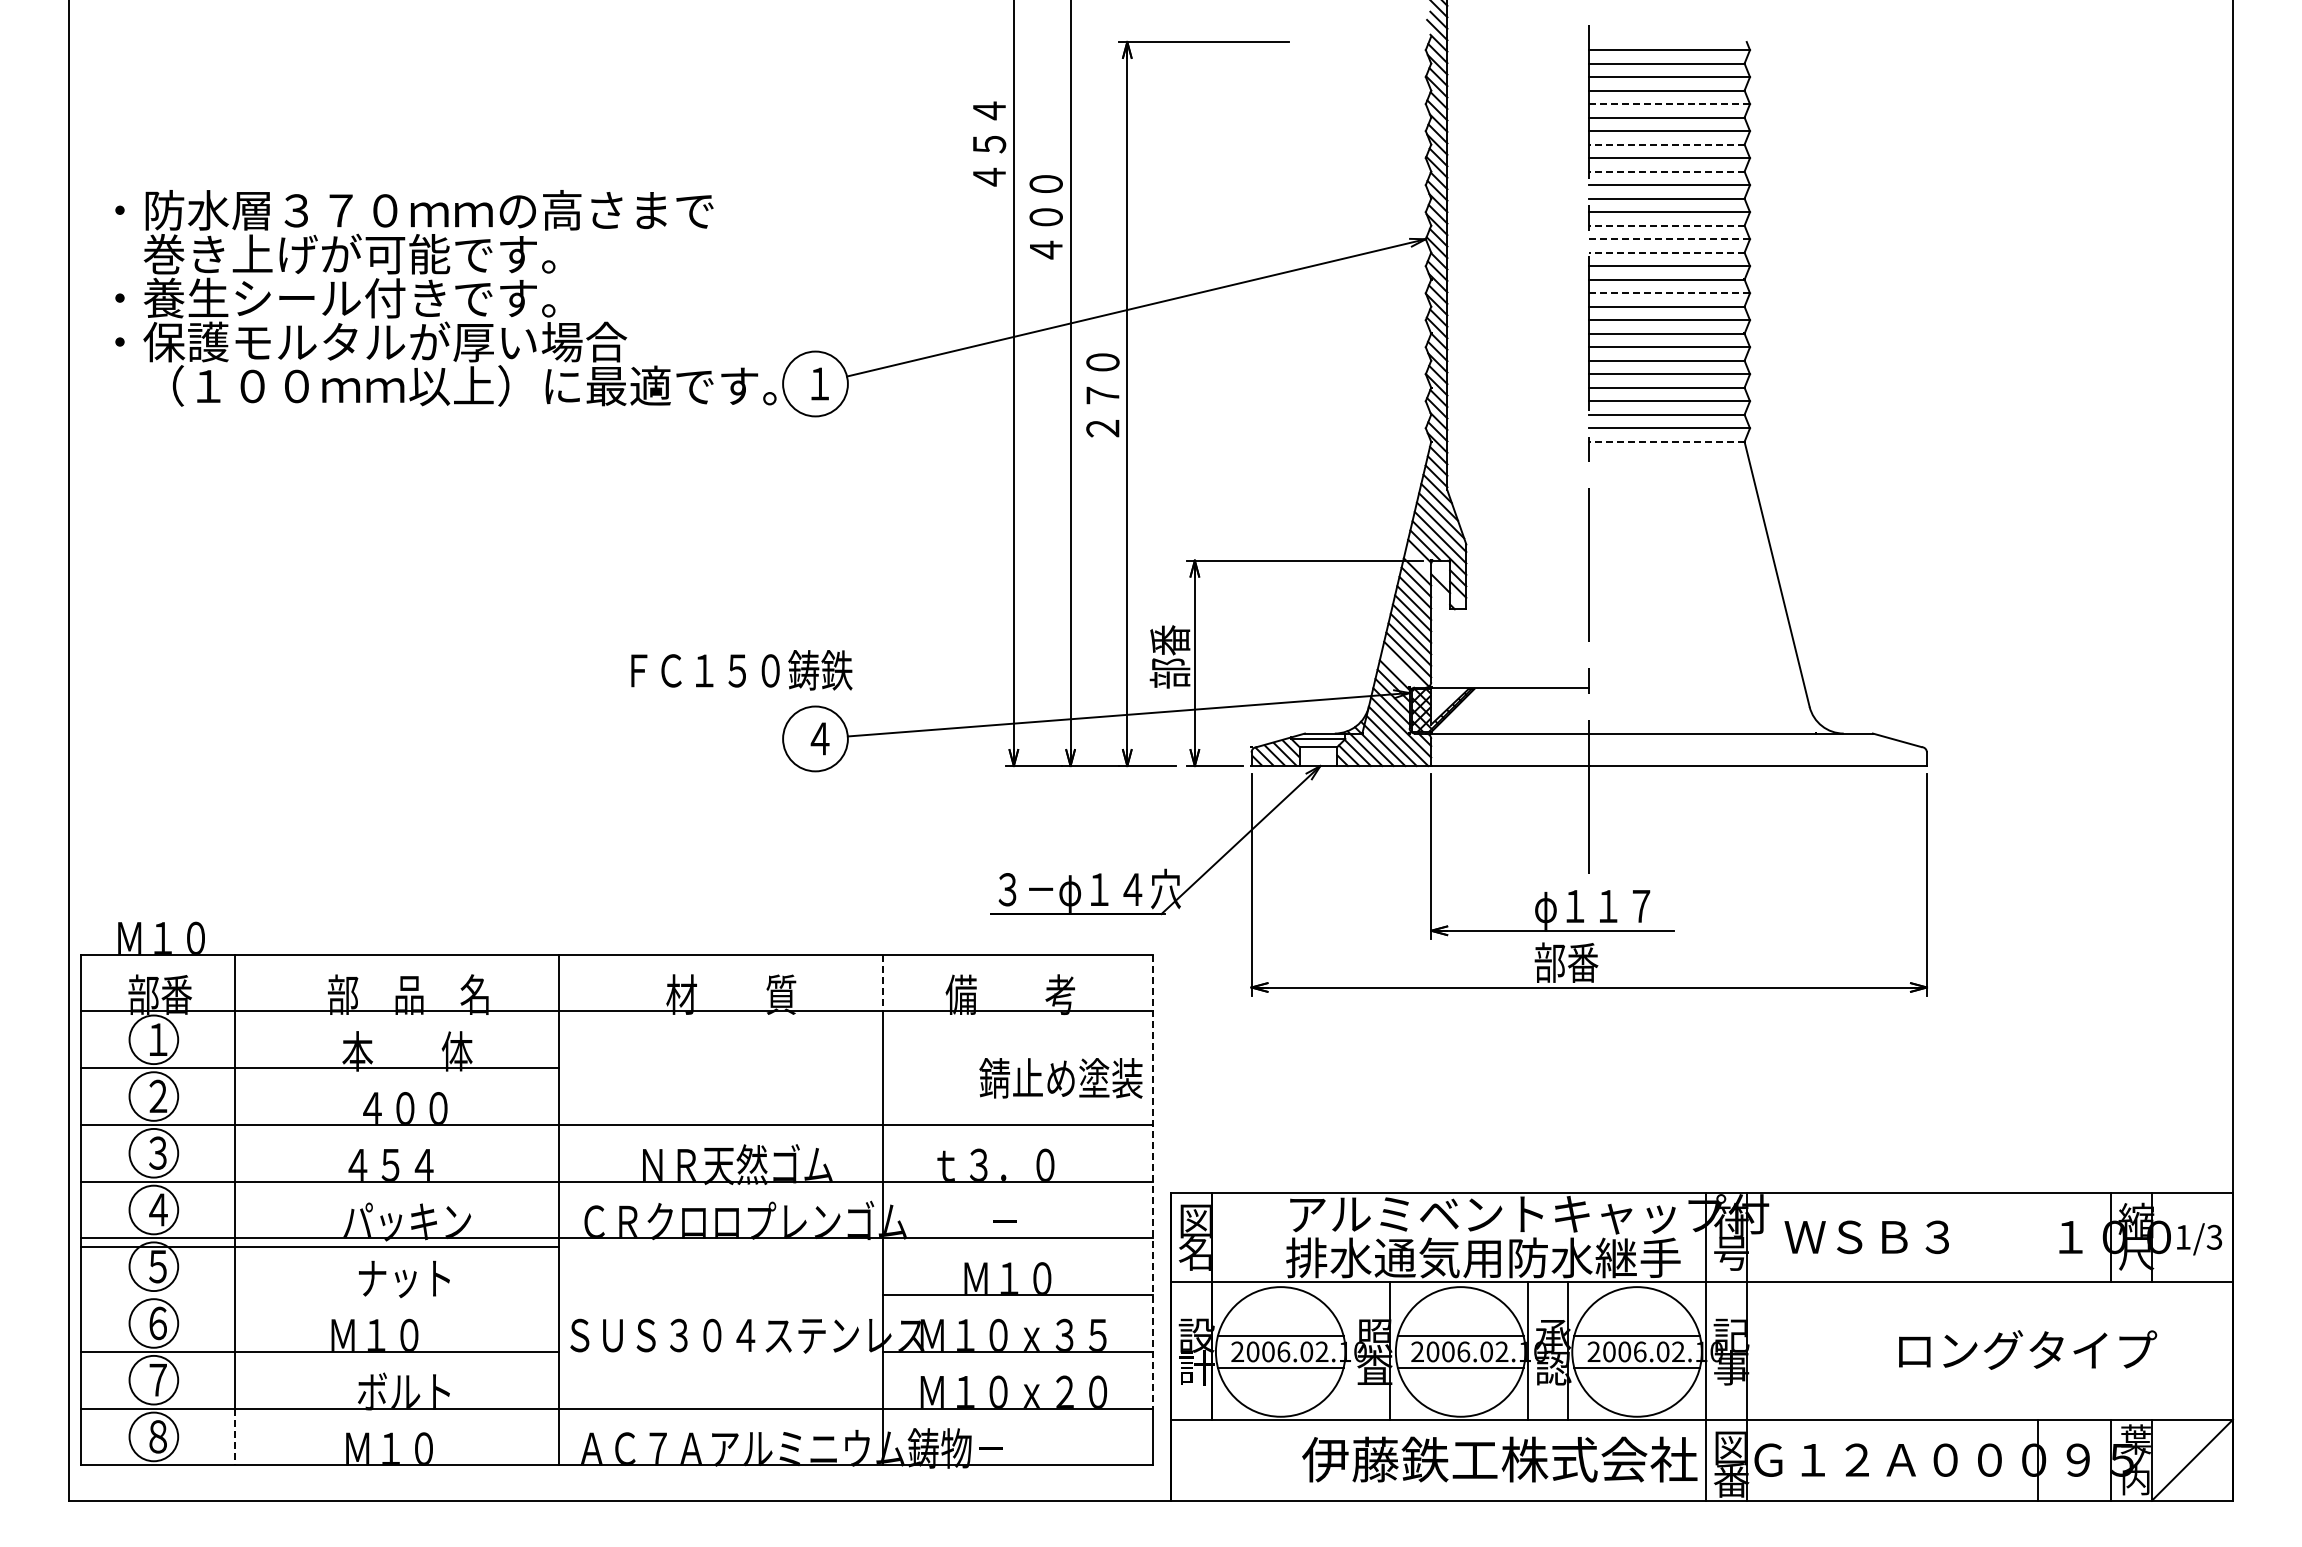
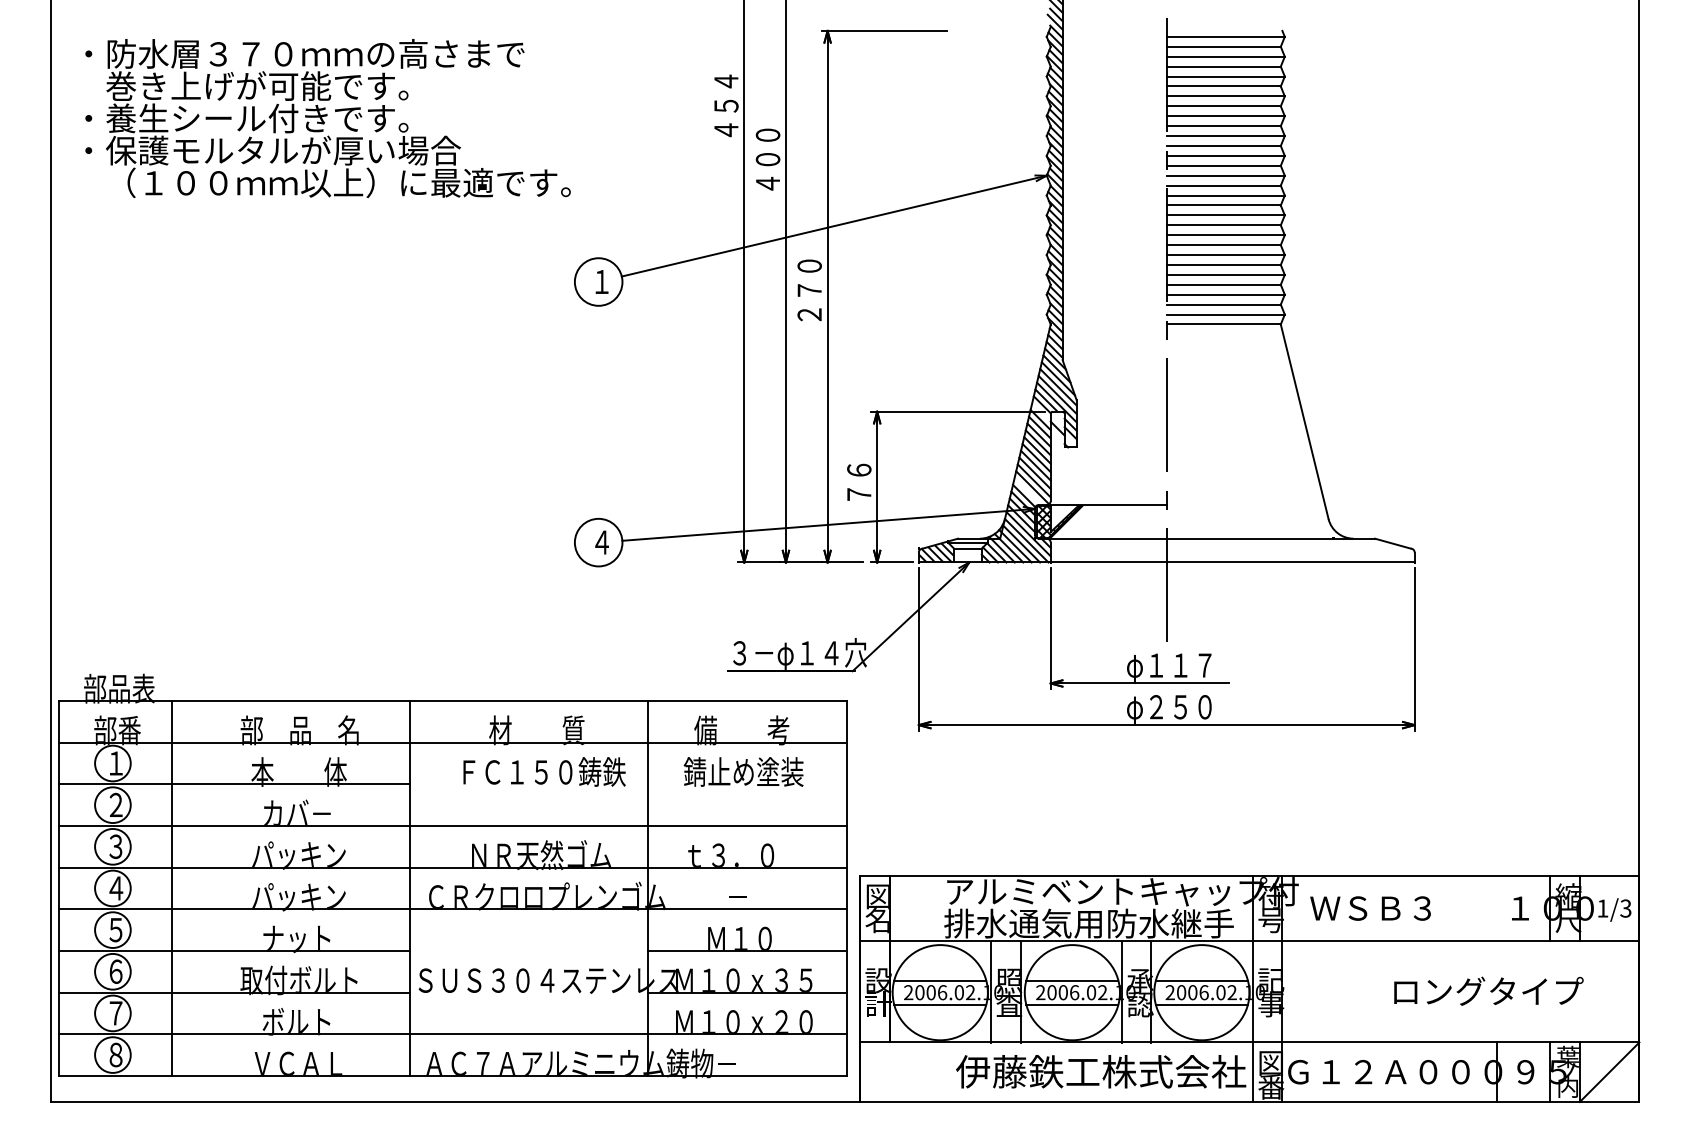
line: (1670, 104) -> (1226, 76), dashed -> solid
line: (1666, 144) -> (1223, 106), dashed -> solid
line: (1666, 171) -> (1223, 126), dashed -> solid
line: (1666, 225) -> (1223, 165), dashed -> solid
line: (1670, 239) -> (1226, 175), dashed -> solid
line: (1666, 252) -> (1223, 185), dashed -> solid
line: (1670, 293) -> (1226, 215), dashed -> solid
text: (445, 298) -> (327, 118), moved
line: (1666, 441) -> (1223, 324), dashed -> solid
text: (1169, 656) -> (858, 482), 部番 -> ７６
text: (741, 670) -> (544, 772), moved
text: (162, 937) -> (119, 688), Ｍ１０ -> 部品表
text: (1592, 964) -> (1169, 708), 部番 -> φ２５０
line: (883, 983) -> (648, 722), dashed -> solid
text: (1060, 1078) -> (743, 772), moved
text: (404, 1105) -> (296, 811), ４００ -> カバ－
text: (406, 1164) -> (298, 855), ４５４ -> パッキン
line: (1153, 1181) -> (846, 867), dashed -> solid
line: (319, 1247) -> (234, 951), moved
text: (406, 1335) -> (298, 980), Ｍ１０ -> 取付ボルト
line: (1349, 1351) -> (990, 992), added
line: (234, 1437) -> (172, 1055), dashed -> solid
text: (406, 1447) -> (298, 1062), Ｍ１０ -> ＶＣＡＬ

